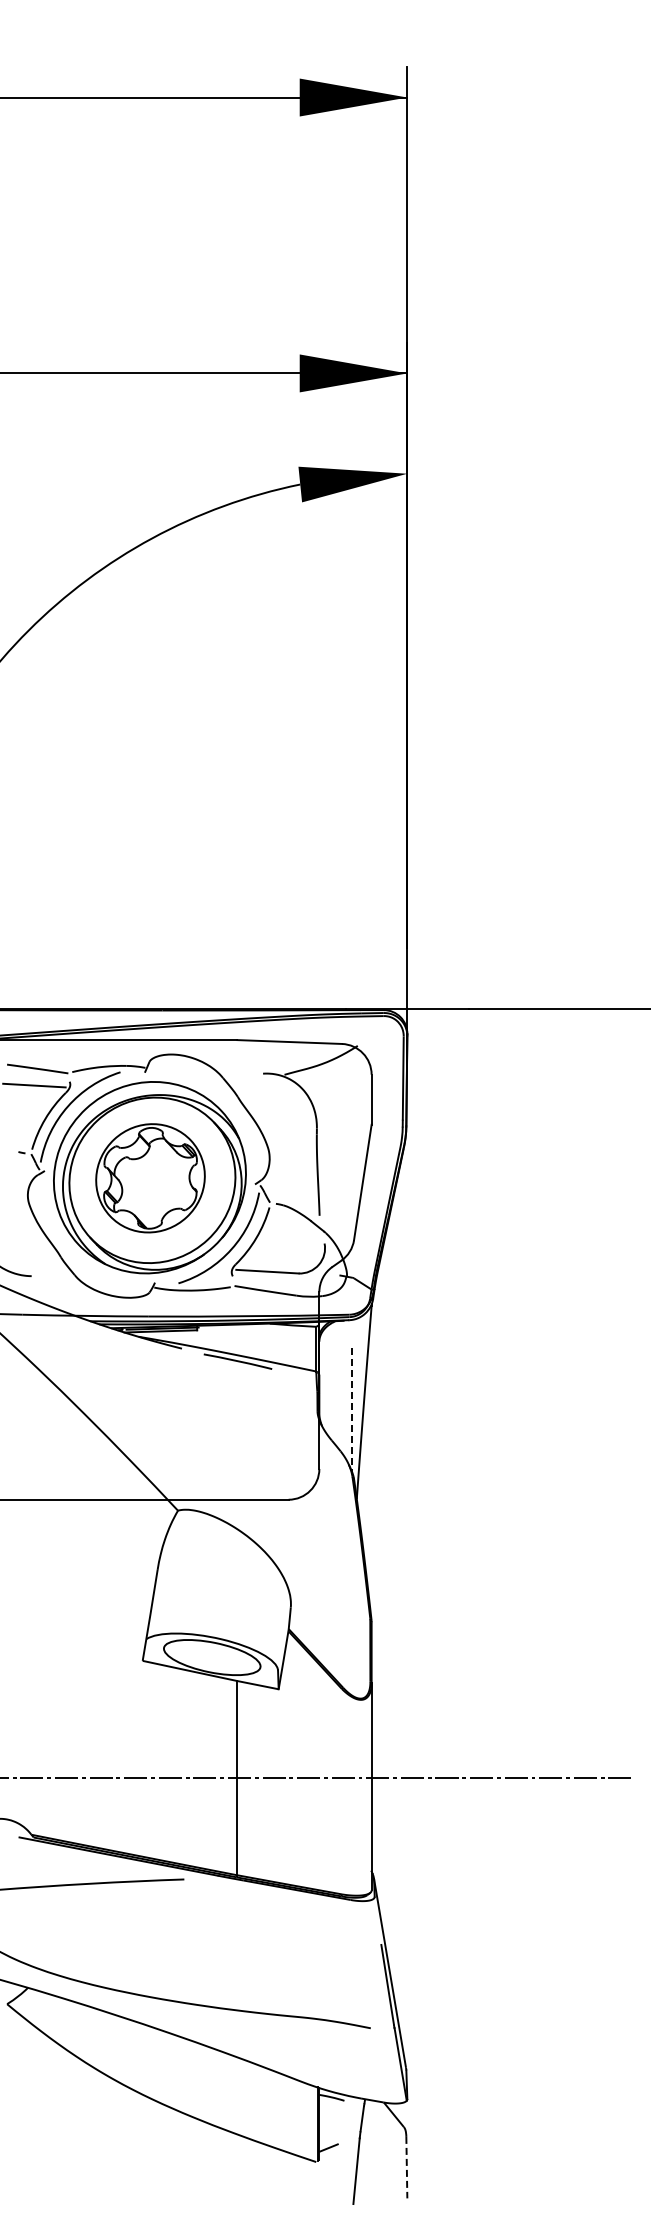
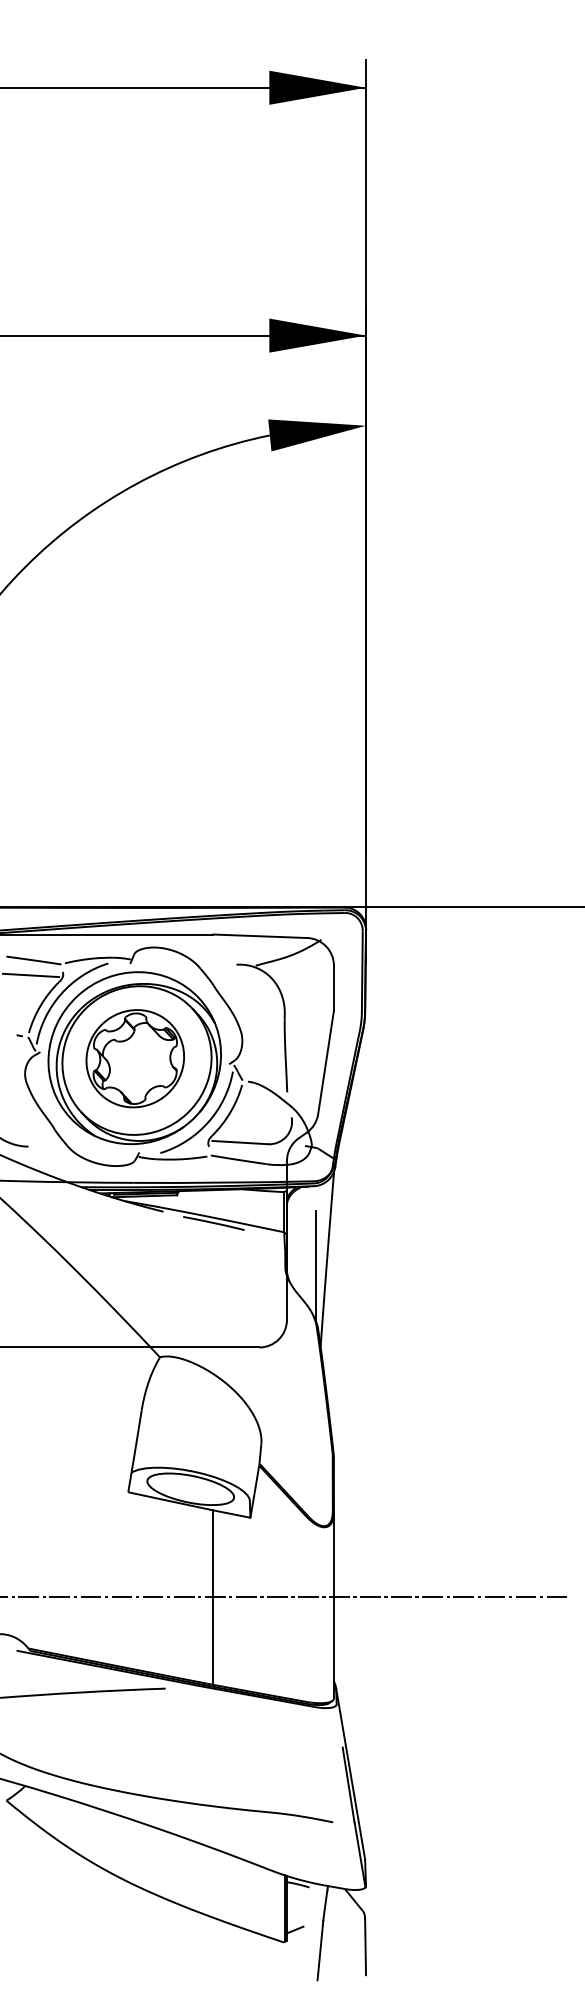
line: (352, 1409) -> (316, 1266), dashed -> solid
line: (406, 2167) -> (365, 1947), dashed -> solid

